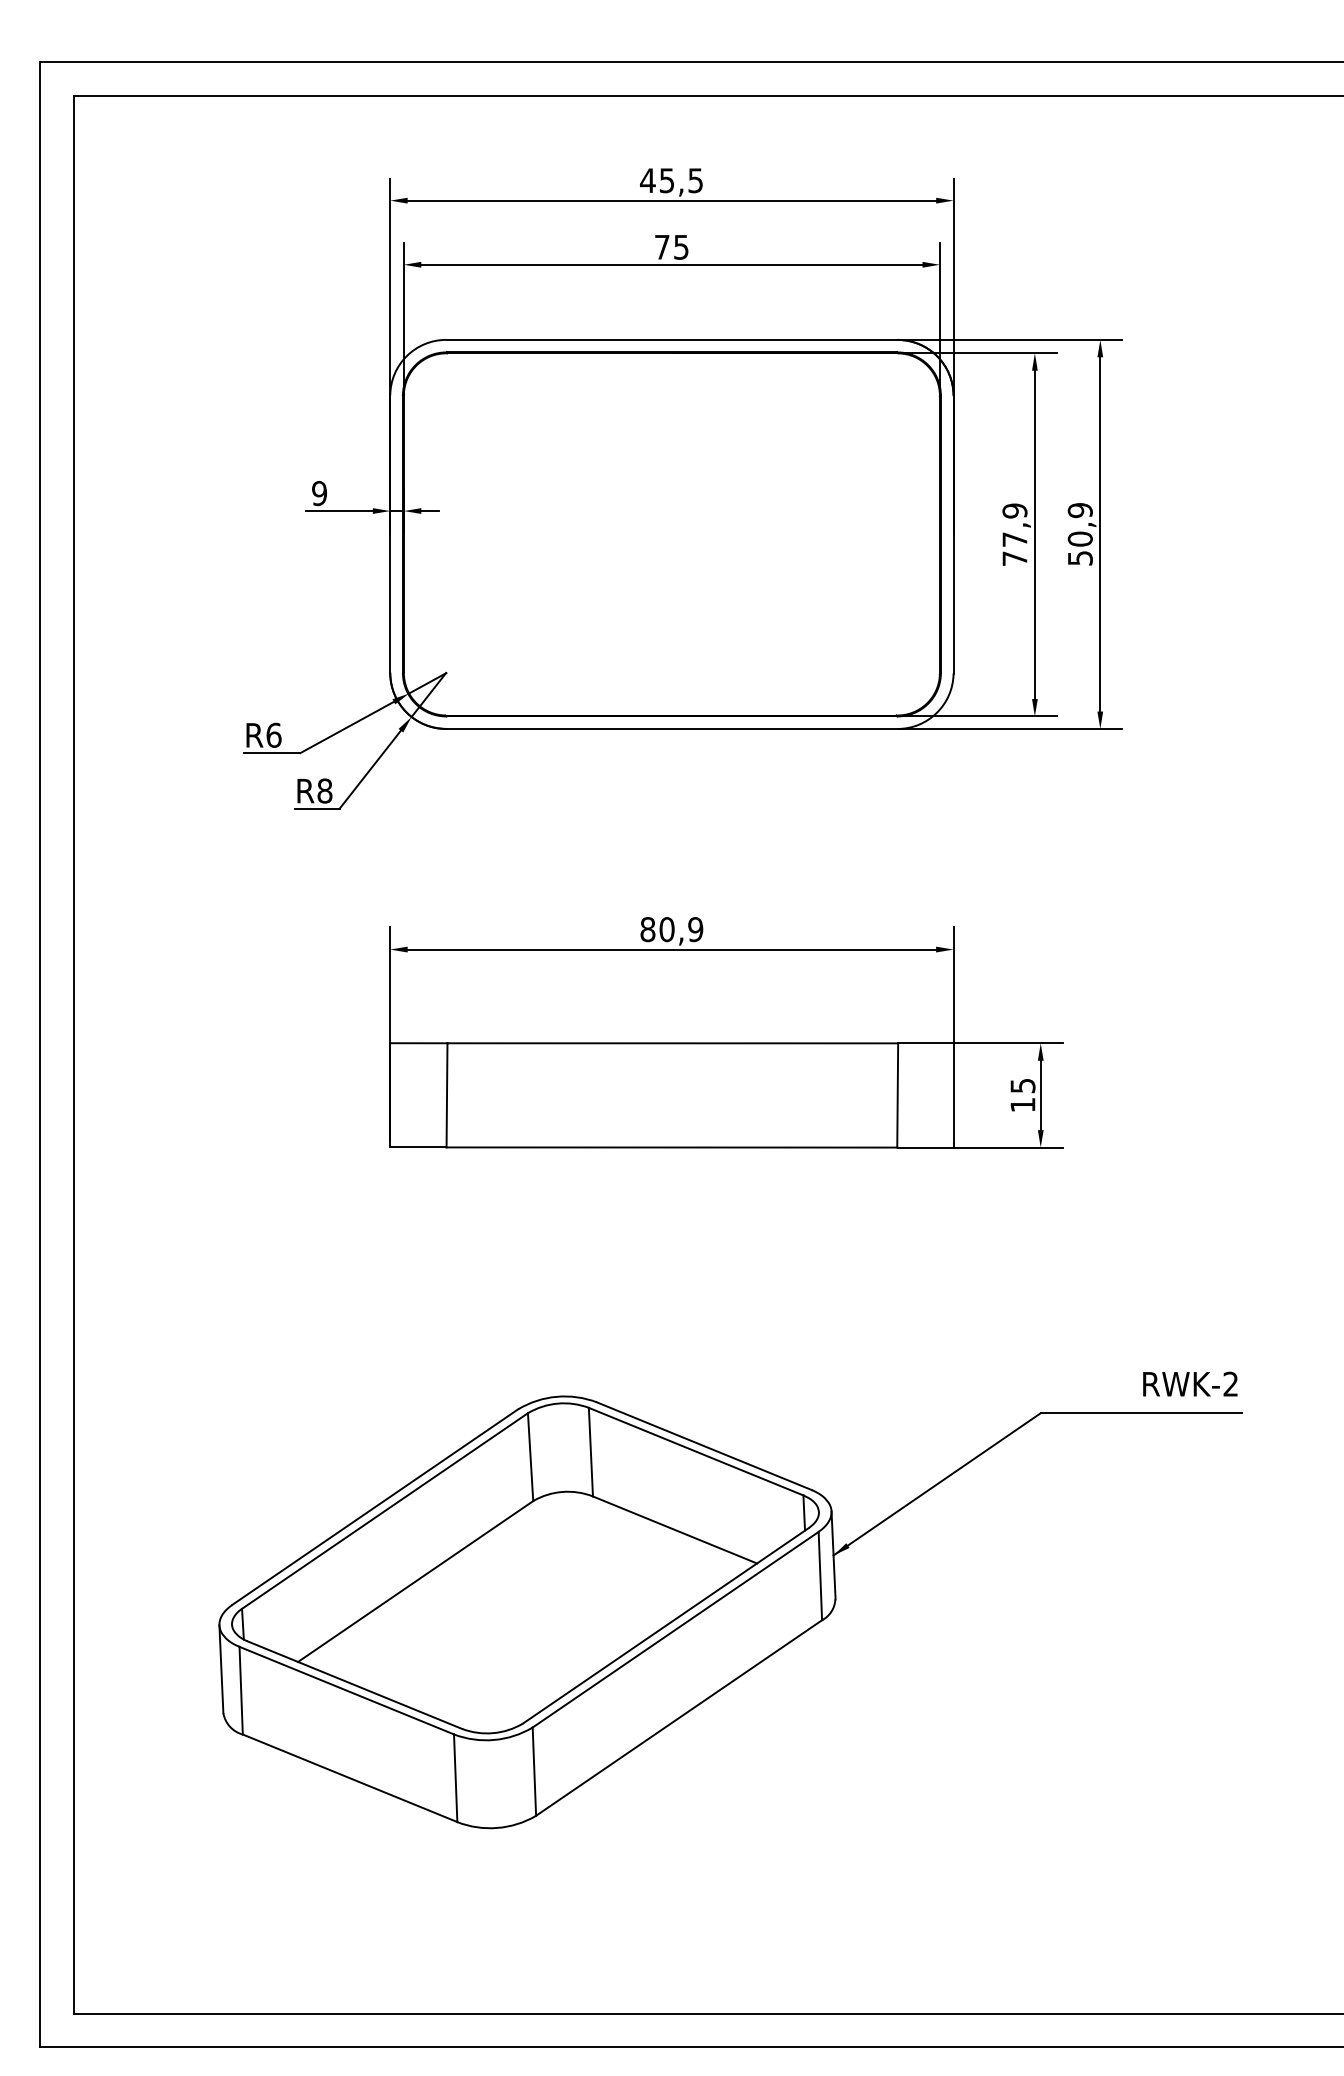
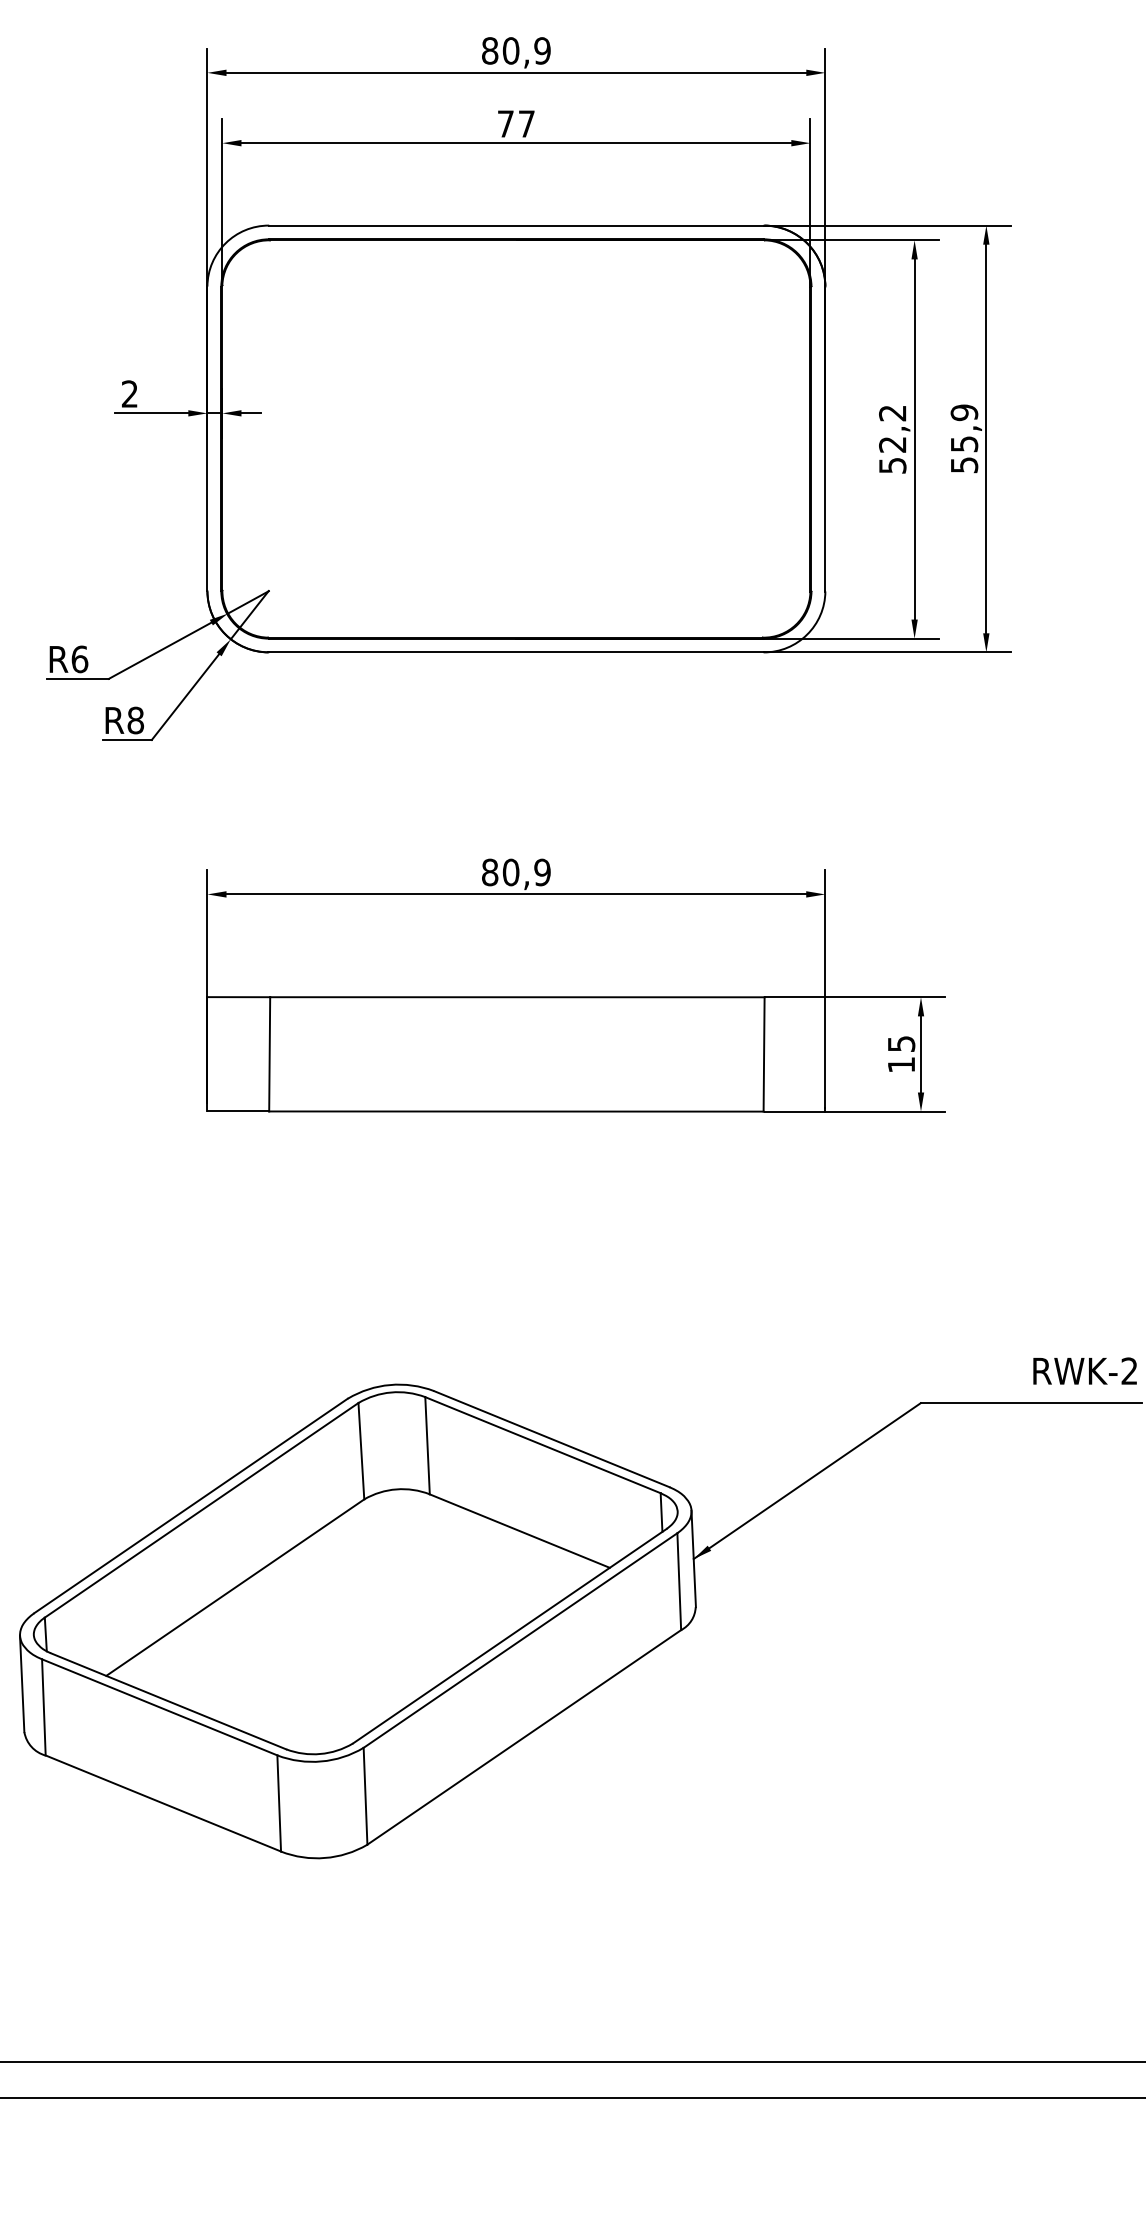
text: (671, 180) -> (515, 50), 45,5 -> 80,9
text: (681, 247) -> (526, 124), 75 -> 77
text: (319, 493) -> (129, 394), 9 -> 2
text: (1014, 534) -> (892, 439), 77,9 -> 52,2
text: (1079, 538) -> (963, 443), 50,9 -> 55,9

